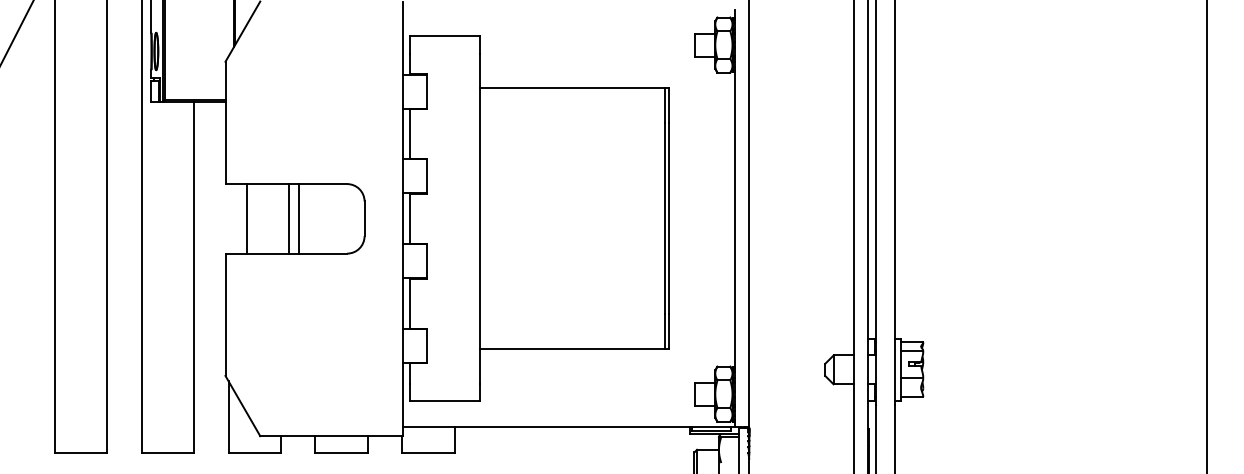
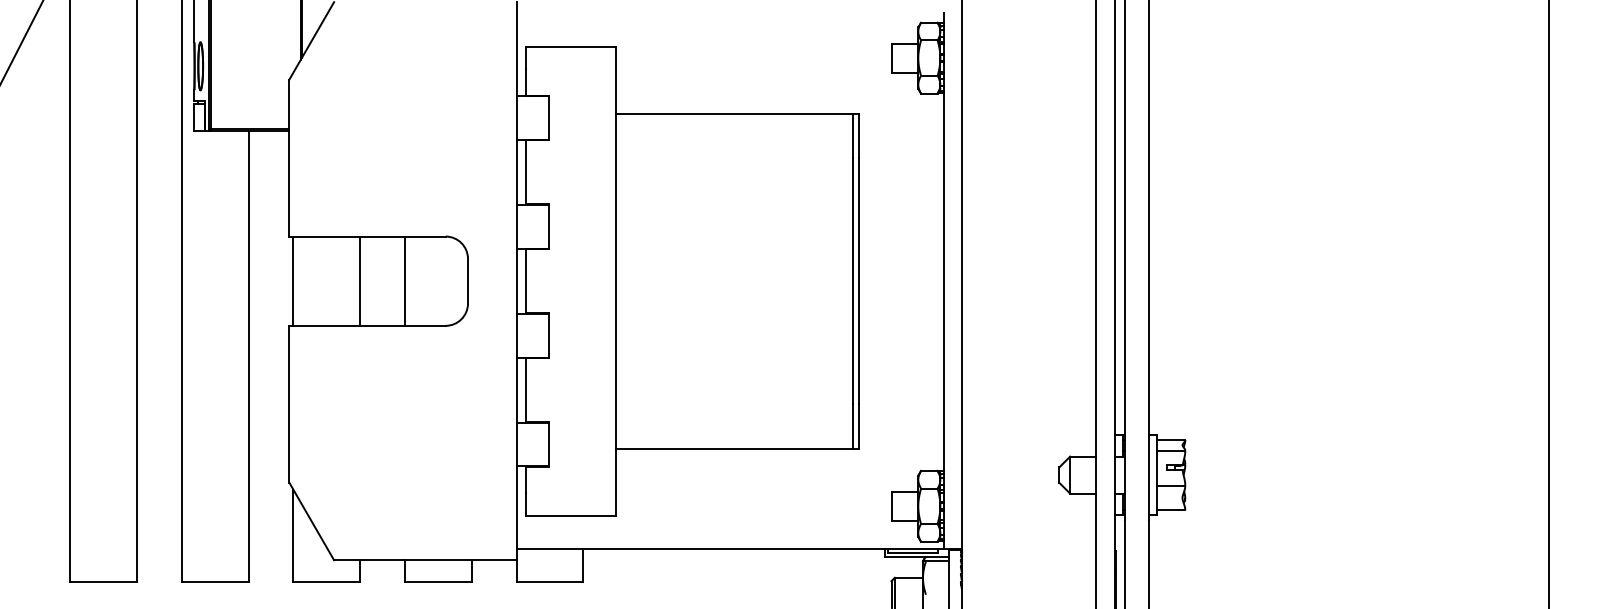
line: (246, 218) -> (293, 280), moved
line: (289, 218) -> (404, 280), moved
line: (298, 218) -> (360, 280), moved

